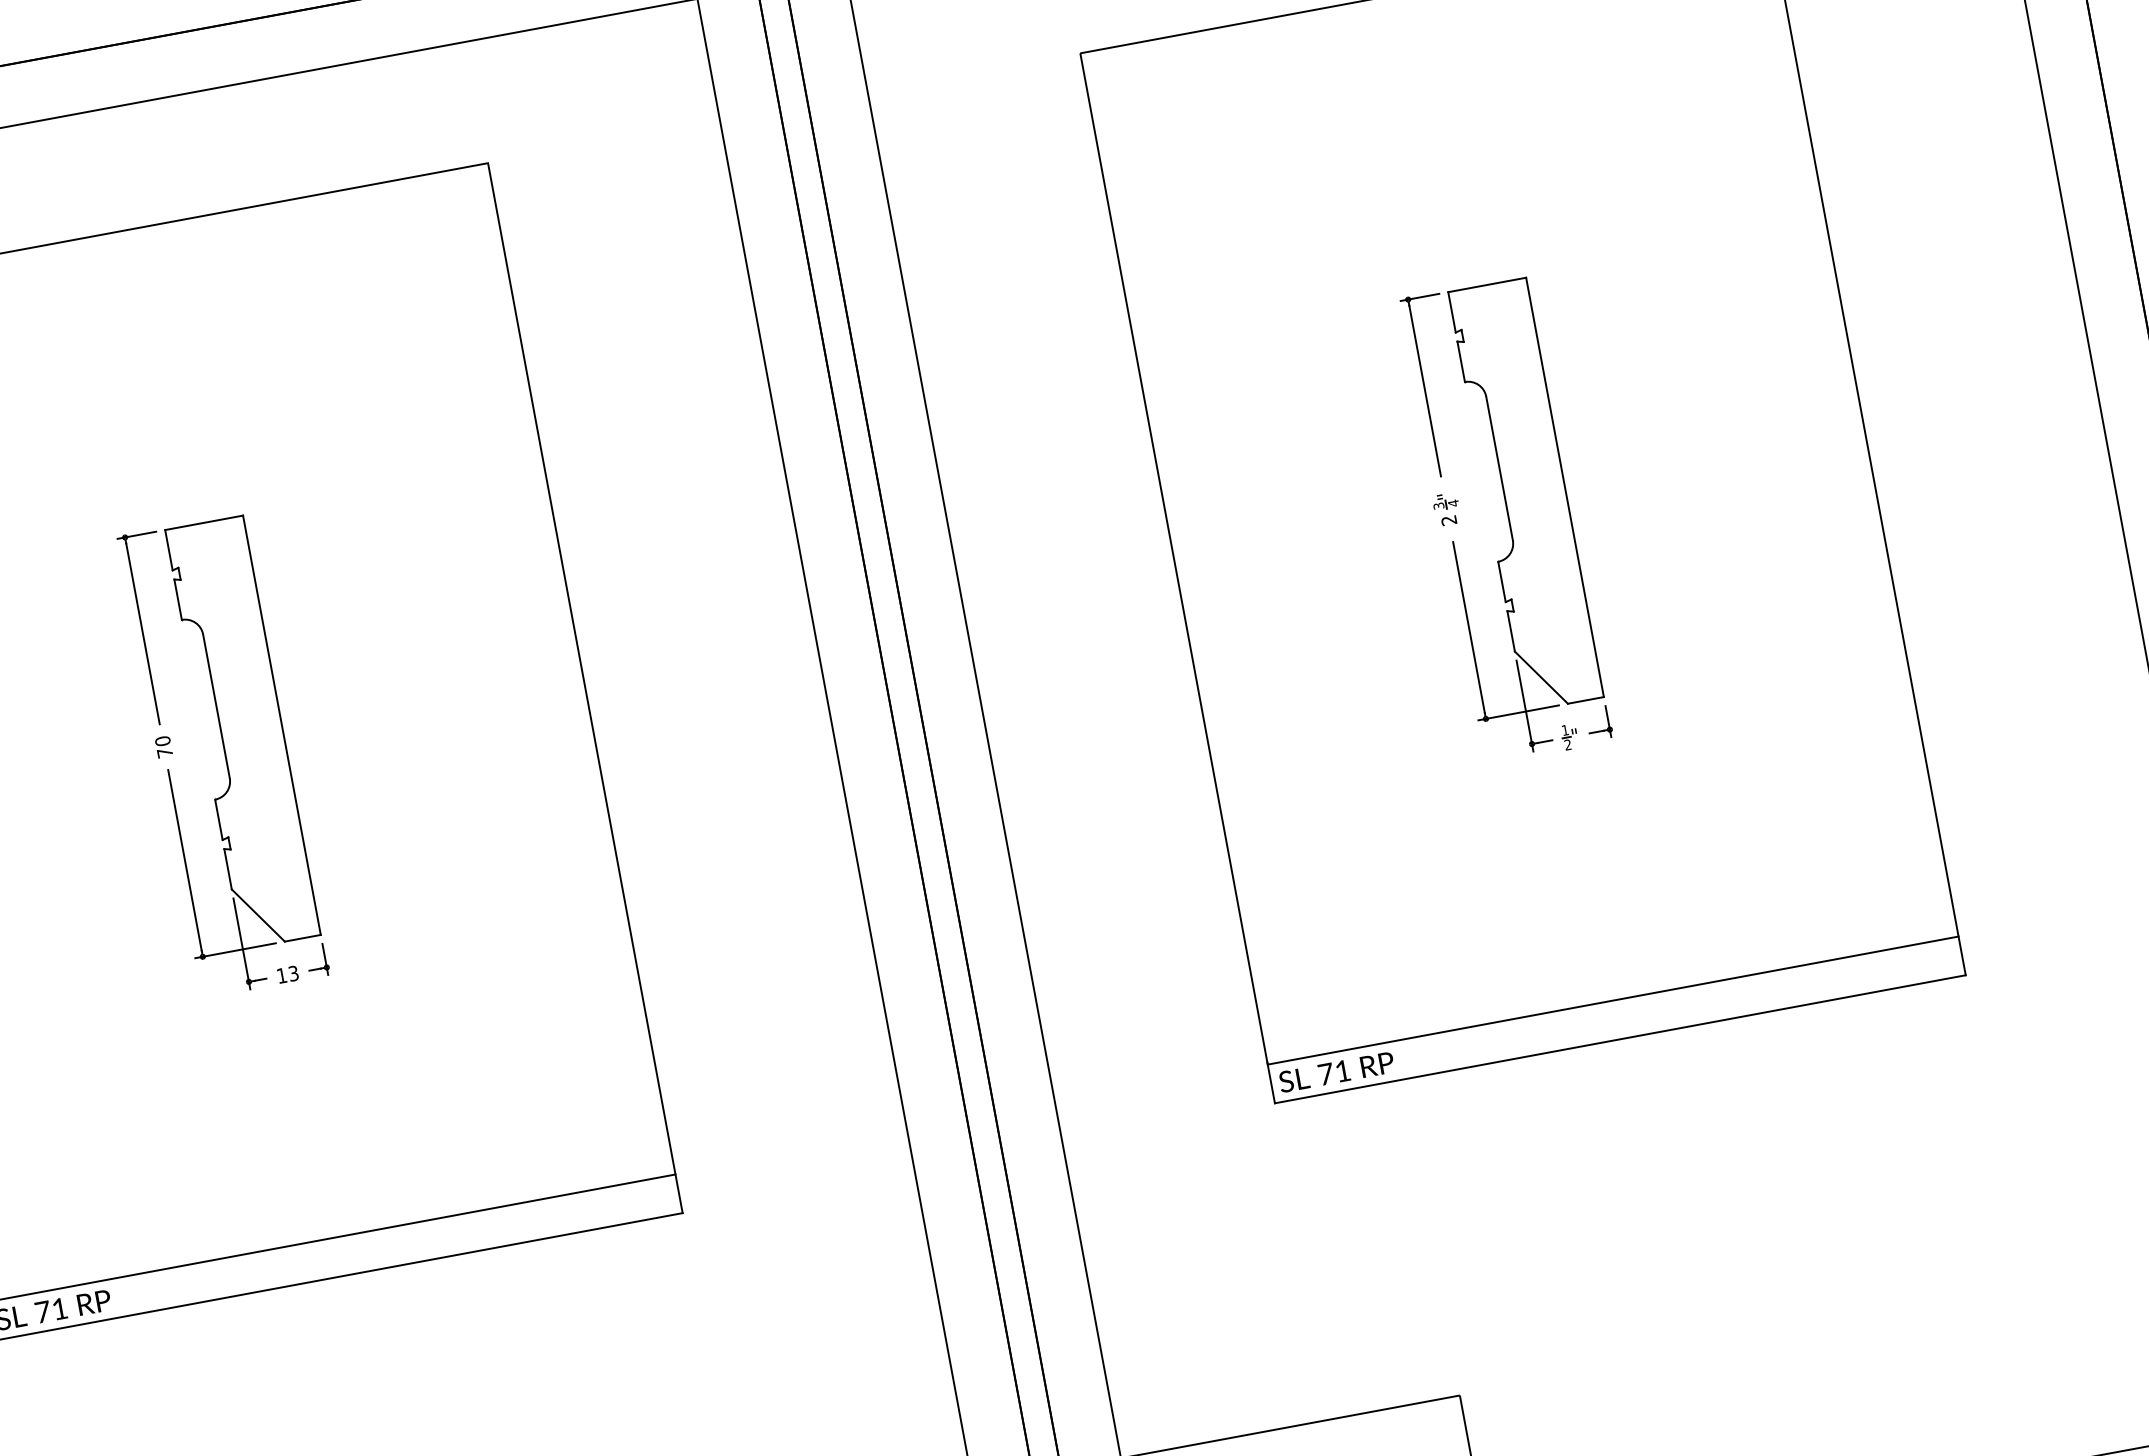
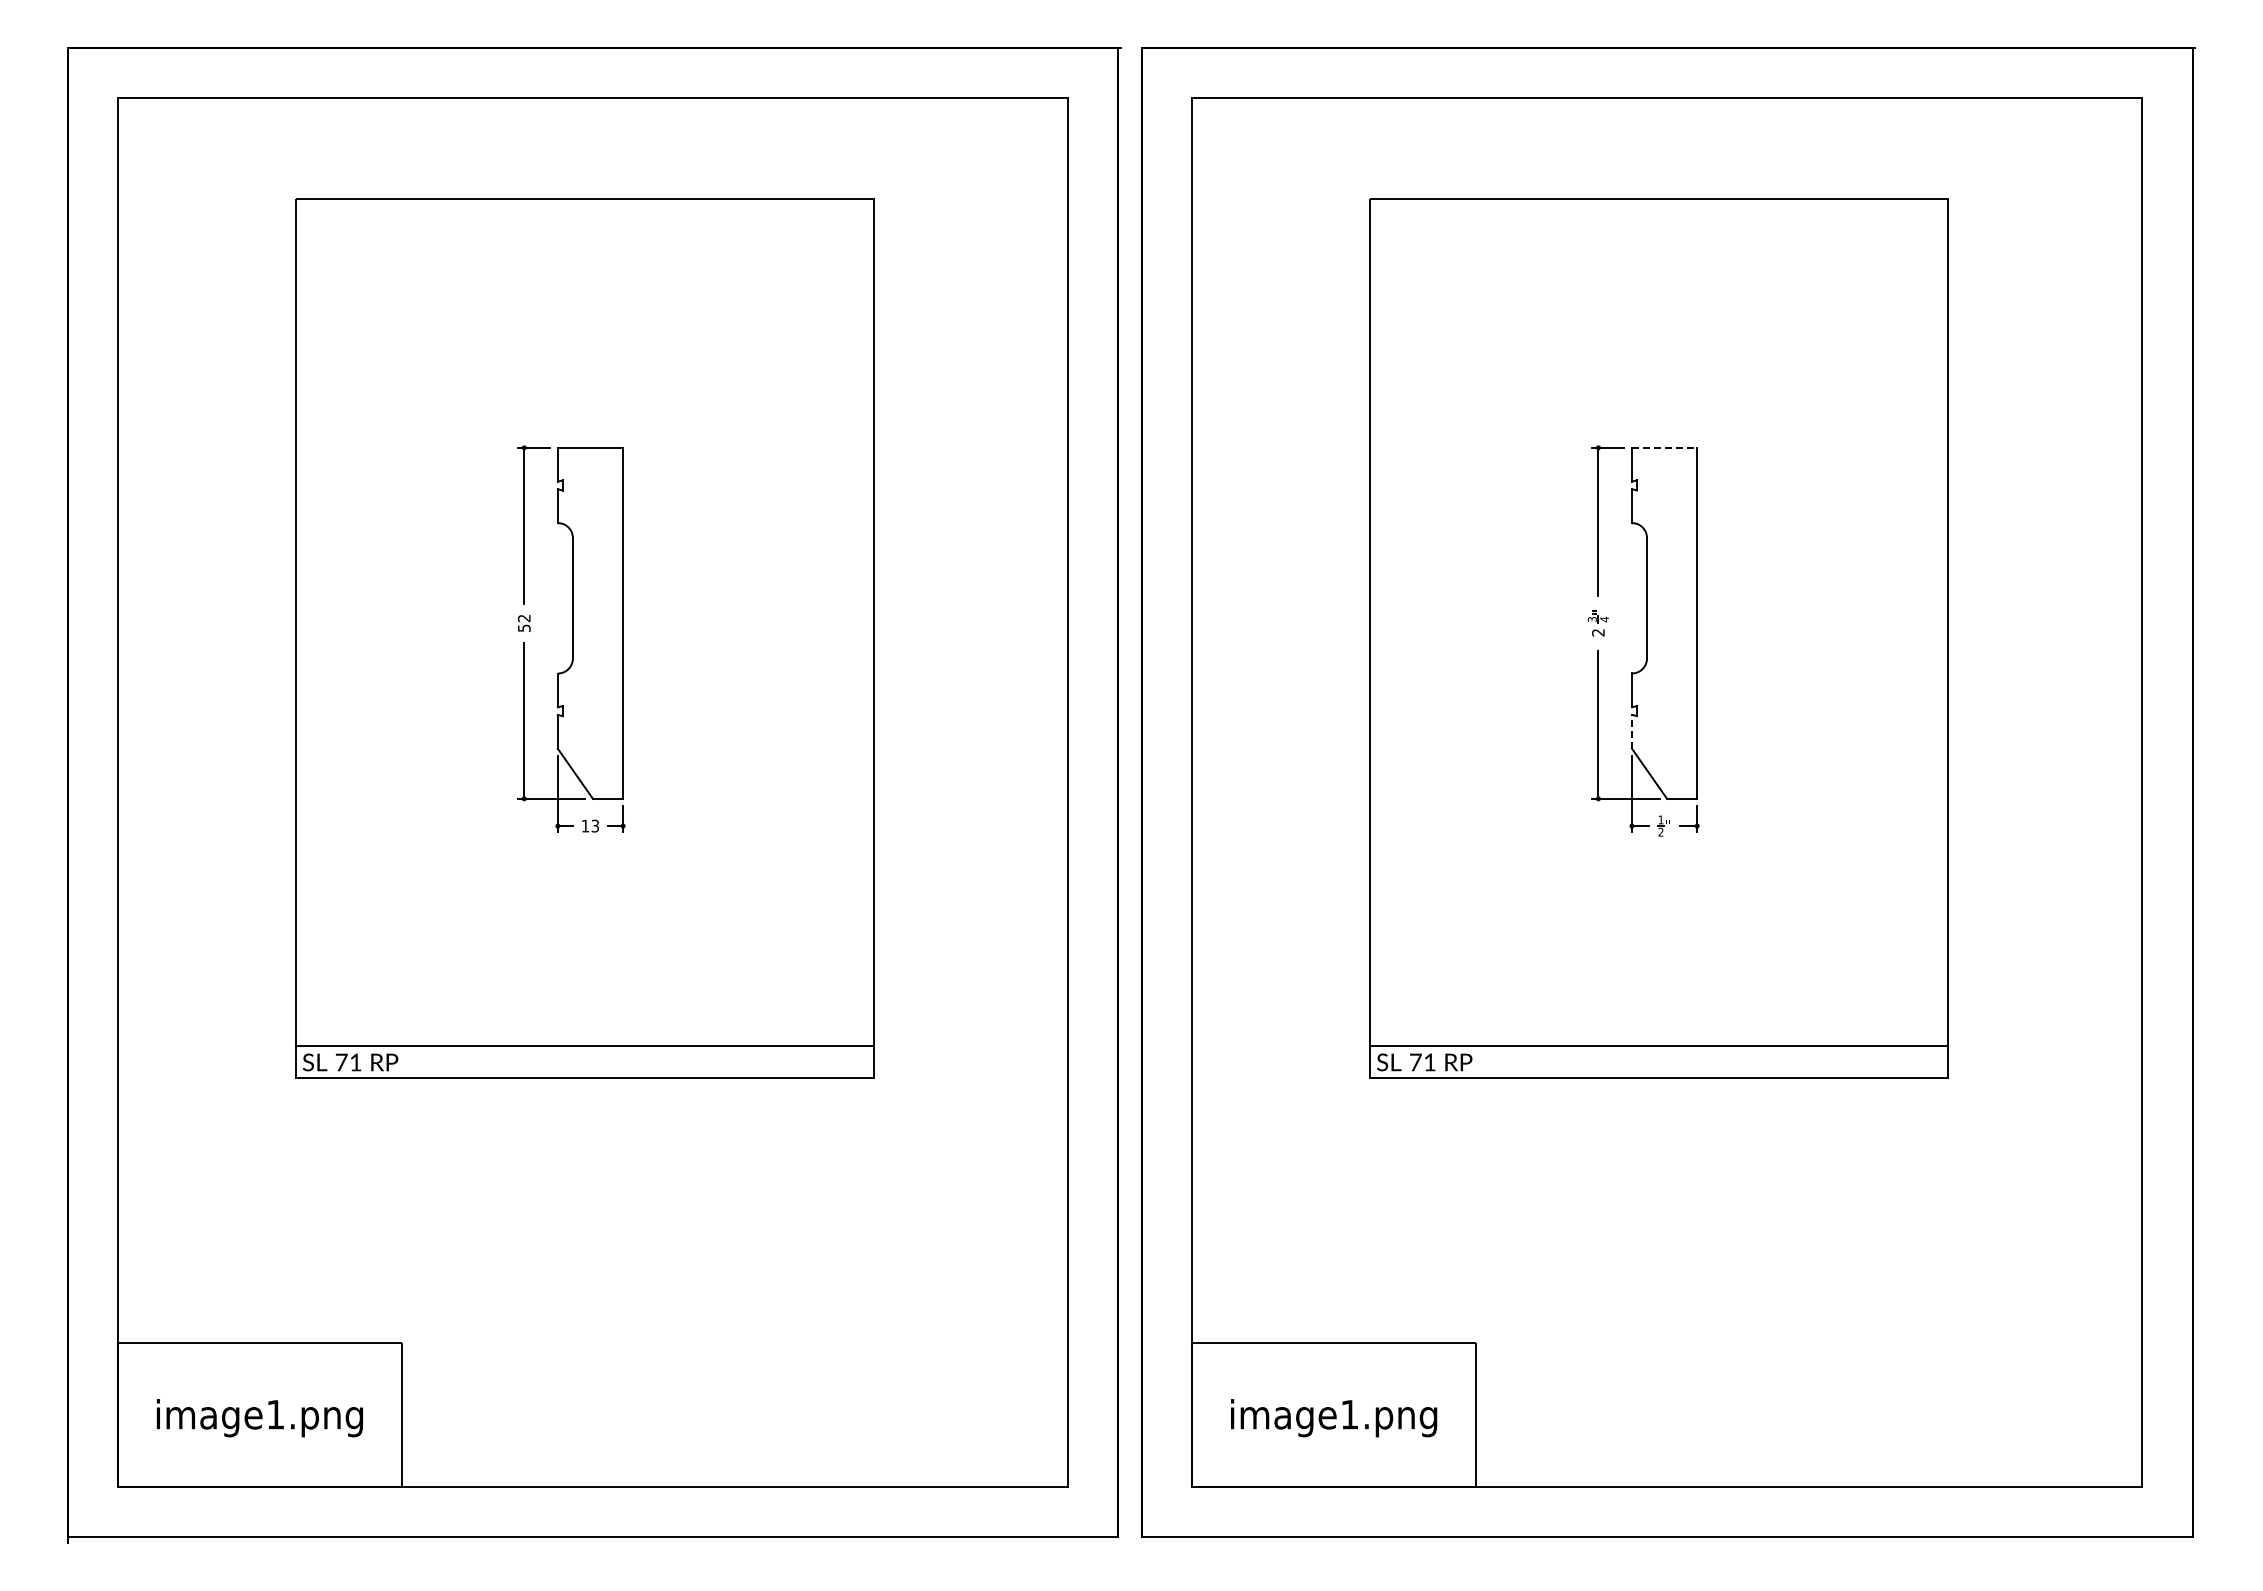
line: (1487, 284) -> (1664, 447), solid -> dashed
line: (1511, 630) -> (1632, 731), solid -> dashed
text: (163, 746) -> (524, 622), 70 -> 52

